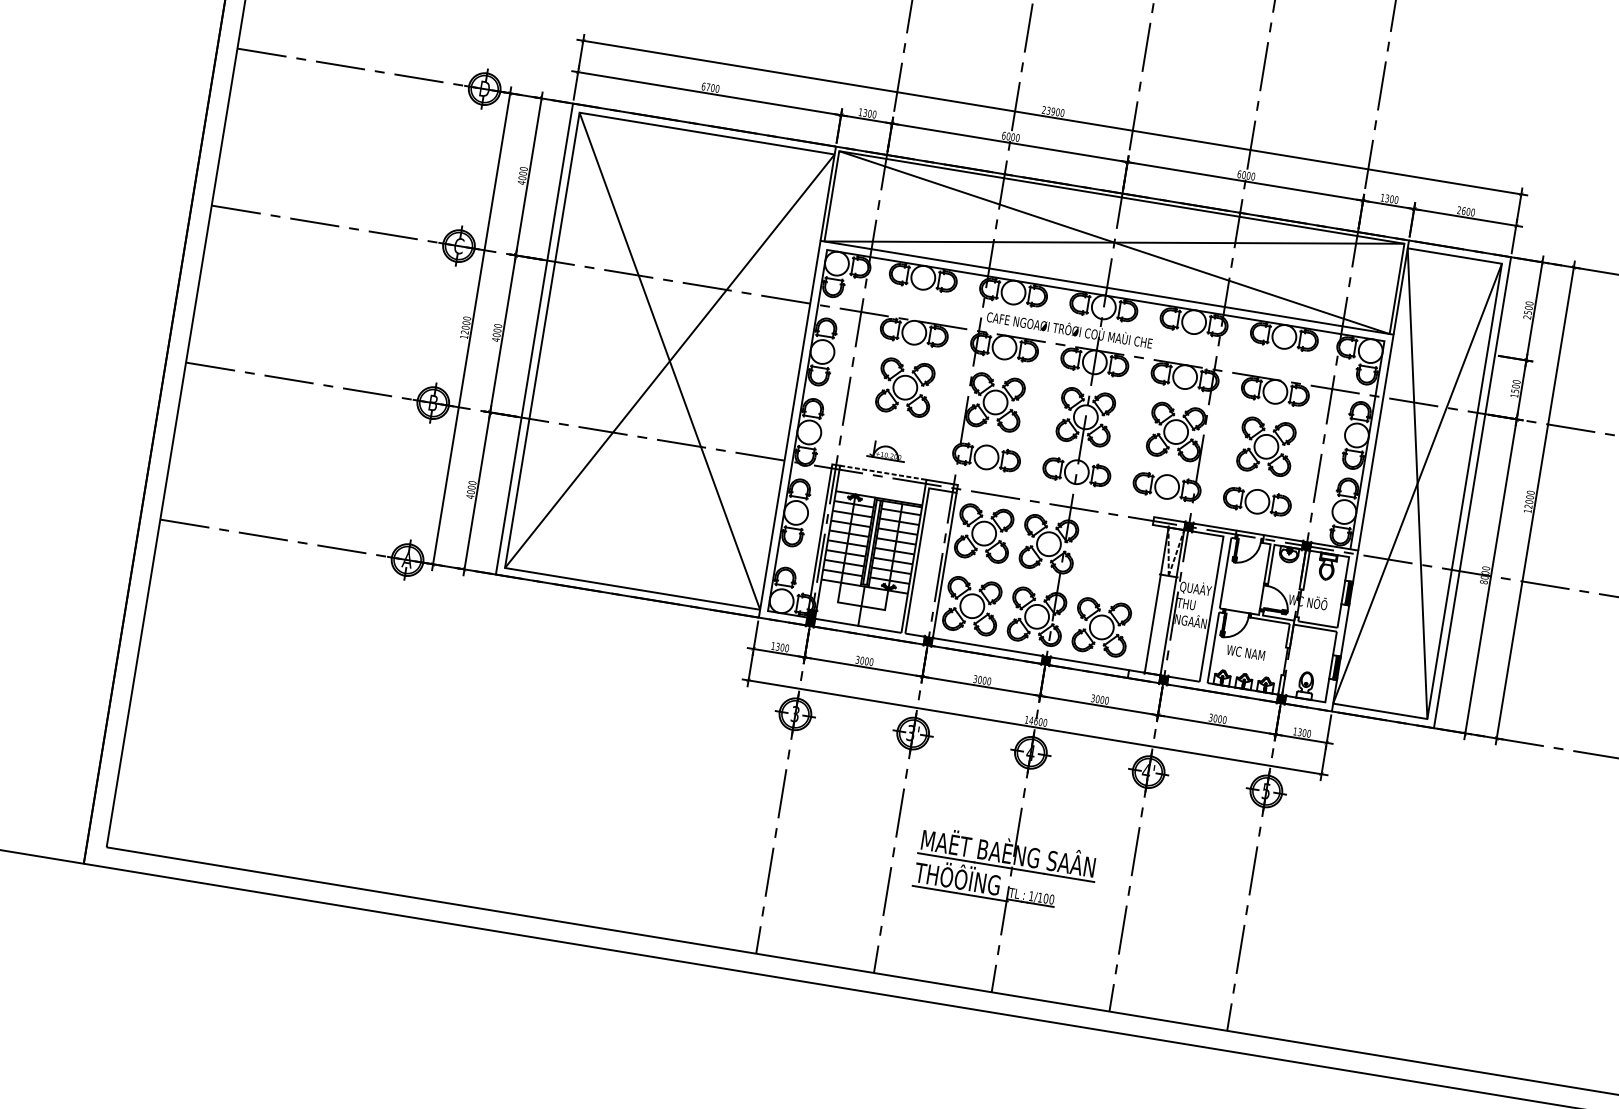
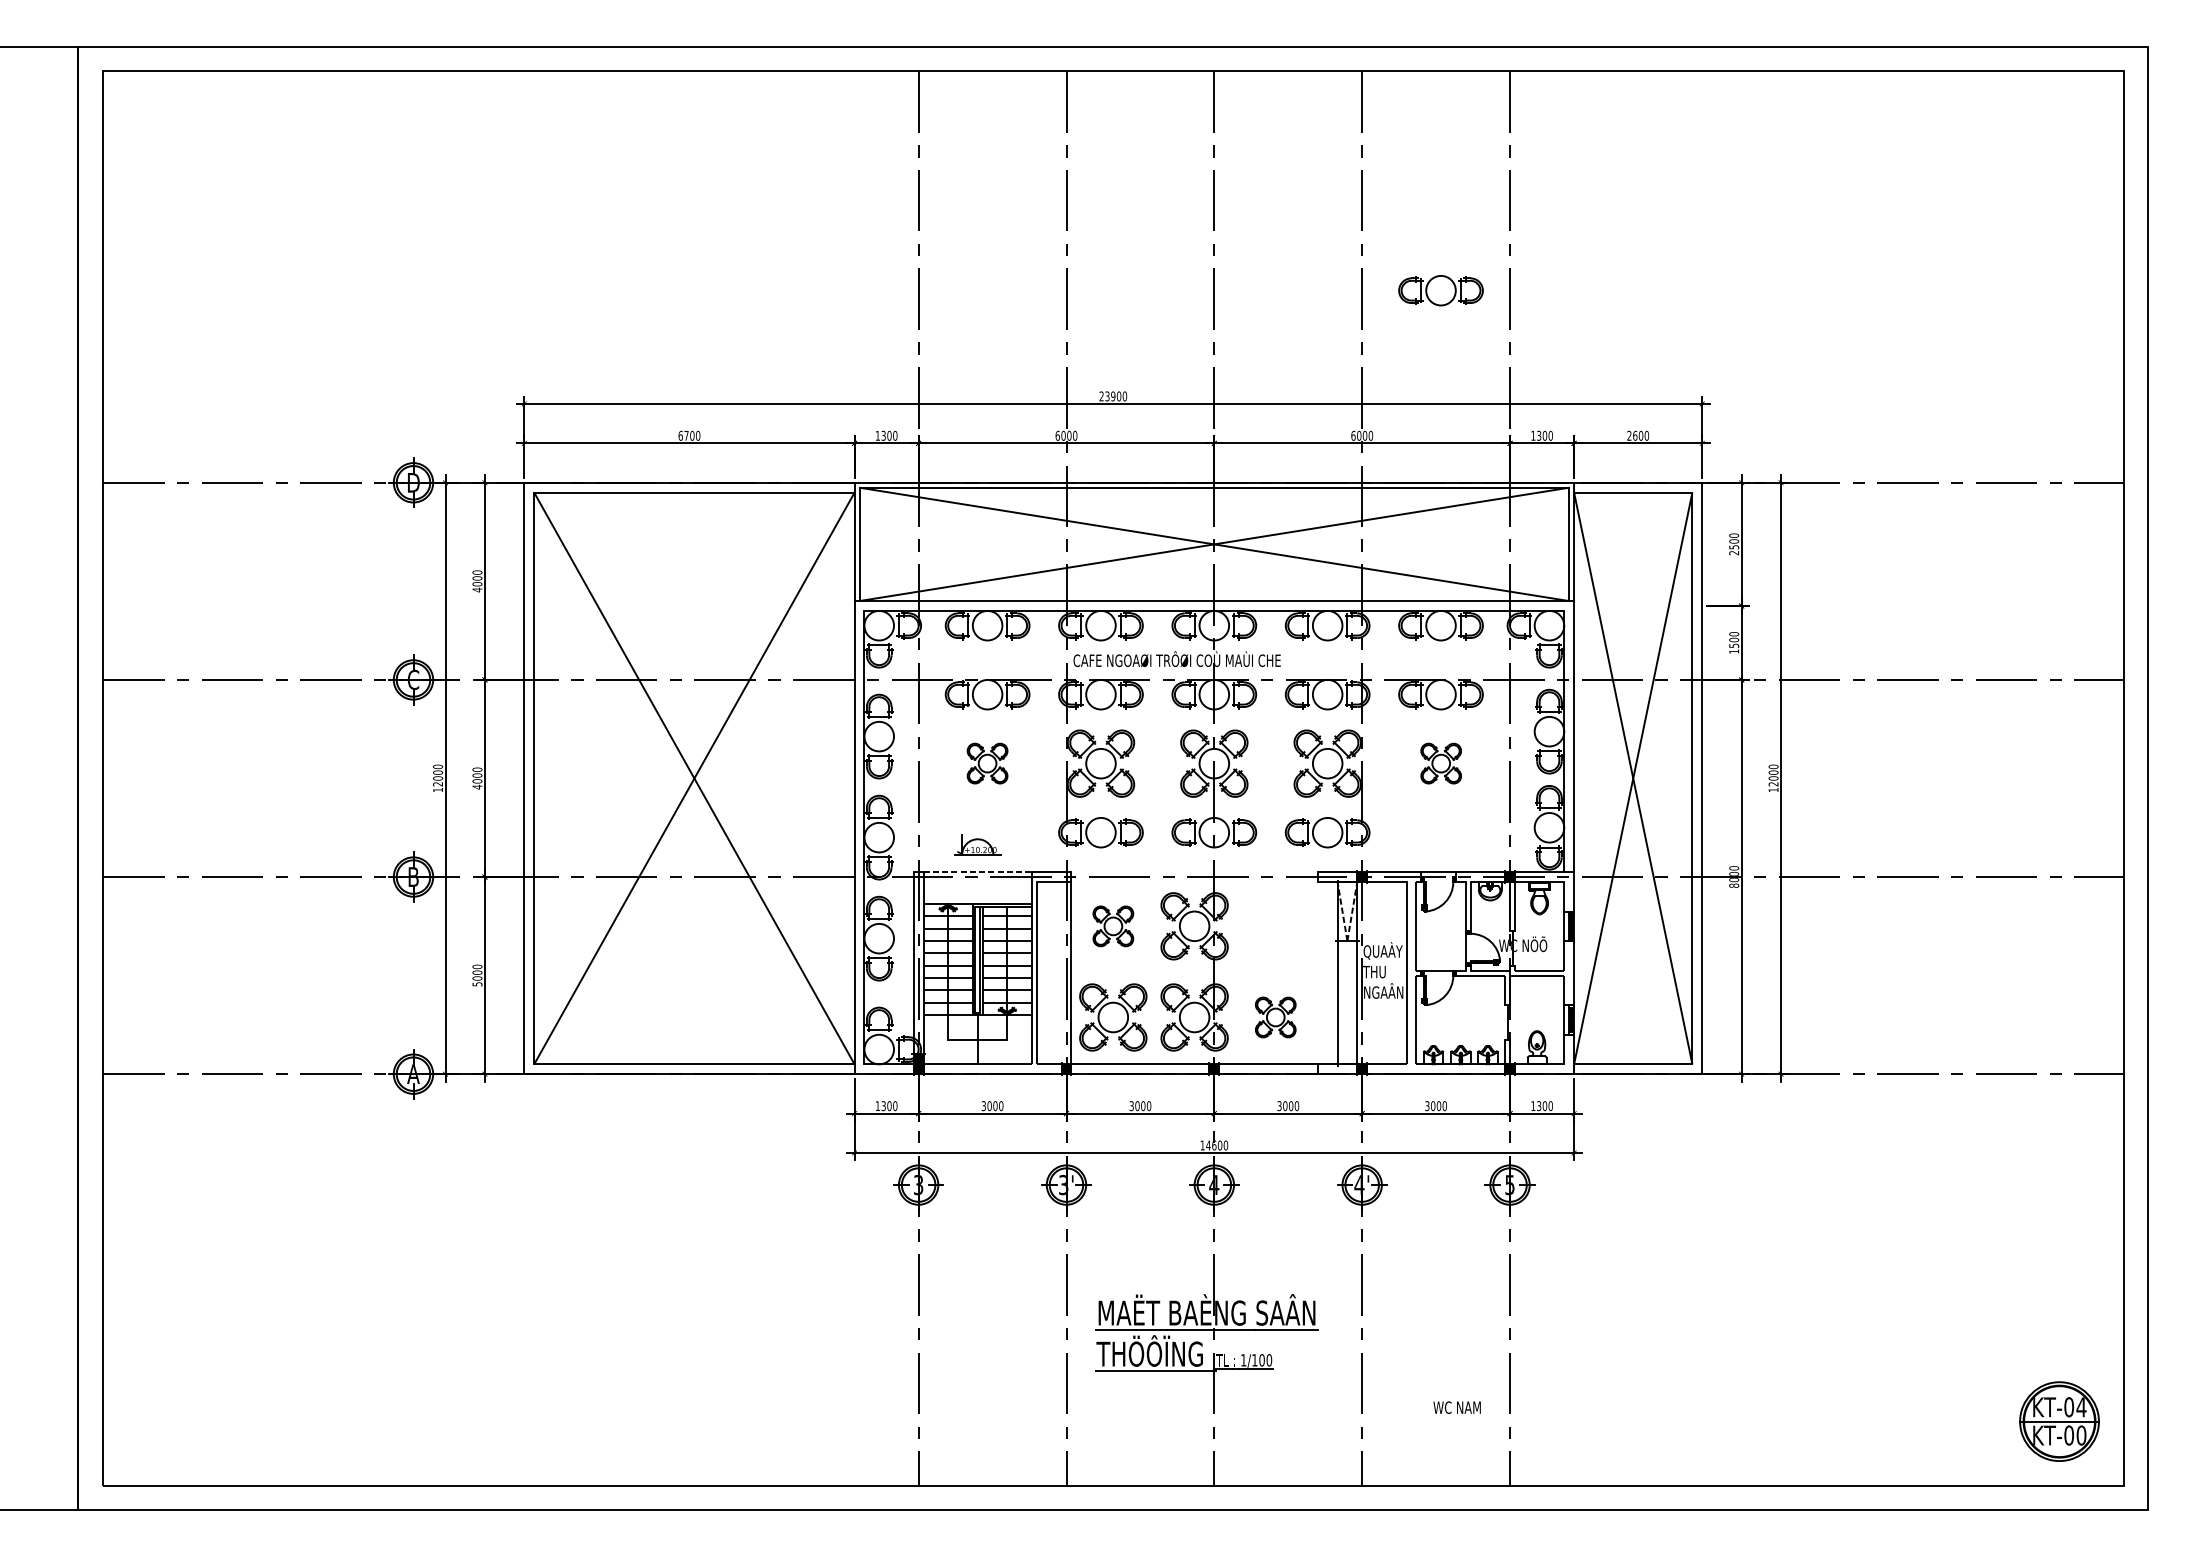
part: (905, 387) -> (987, 763), size x0.6
part: (1266, 446) -> (1441, 763), size x0.6
text: (470, 497) -> (477, 984), 4000 -> 5000
part: (1257, 501) -> (1440, 290), moved
part: (984, 533) -> (1113, 926), size x0.6
part: (1101, 627) -> (1275, 1017), size x0.6
text: (1245, 652) -> (1456, 1407), moved

